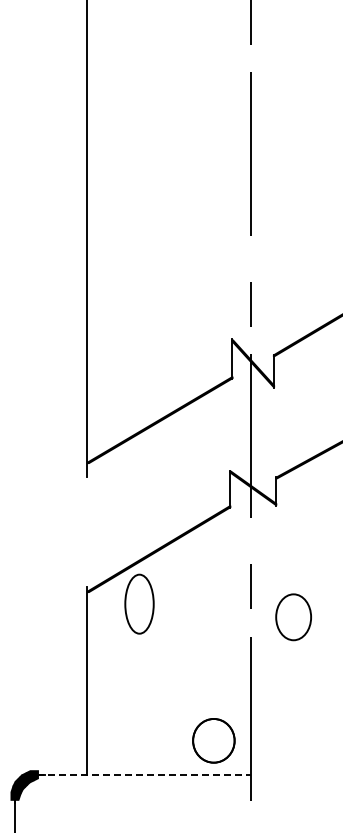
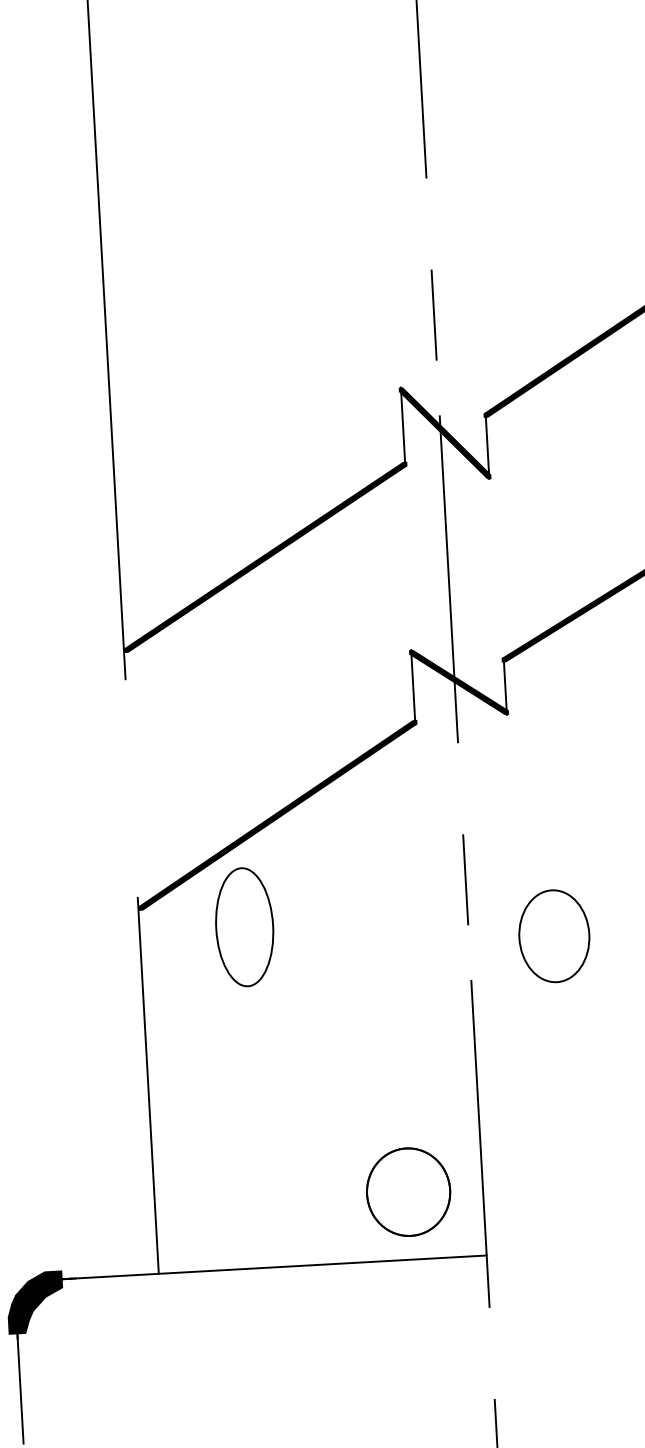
line: (144, 774) -> (273, 1267), dashed -> solid

